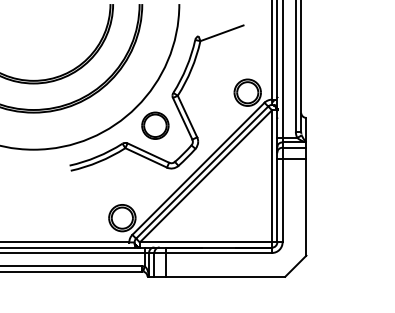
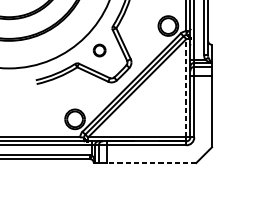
part: (155, 125) -> (99, 50), size x0.6
line: (272, 175) -> (186, 87), solid -> dashed
line: (225, 276) -> (151, 162), solid -> dashed

